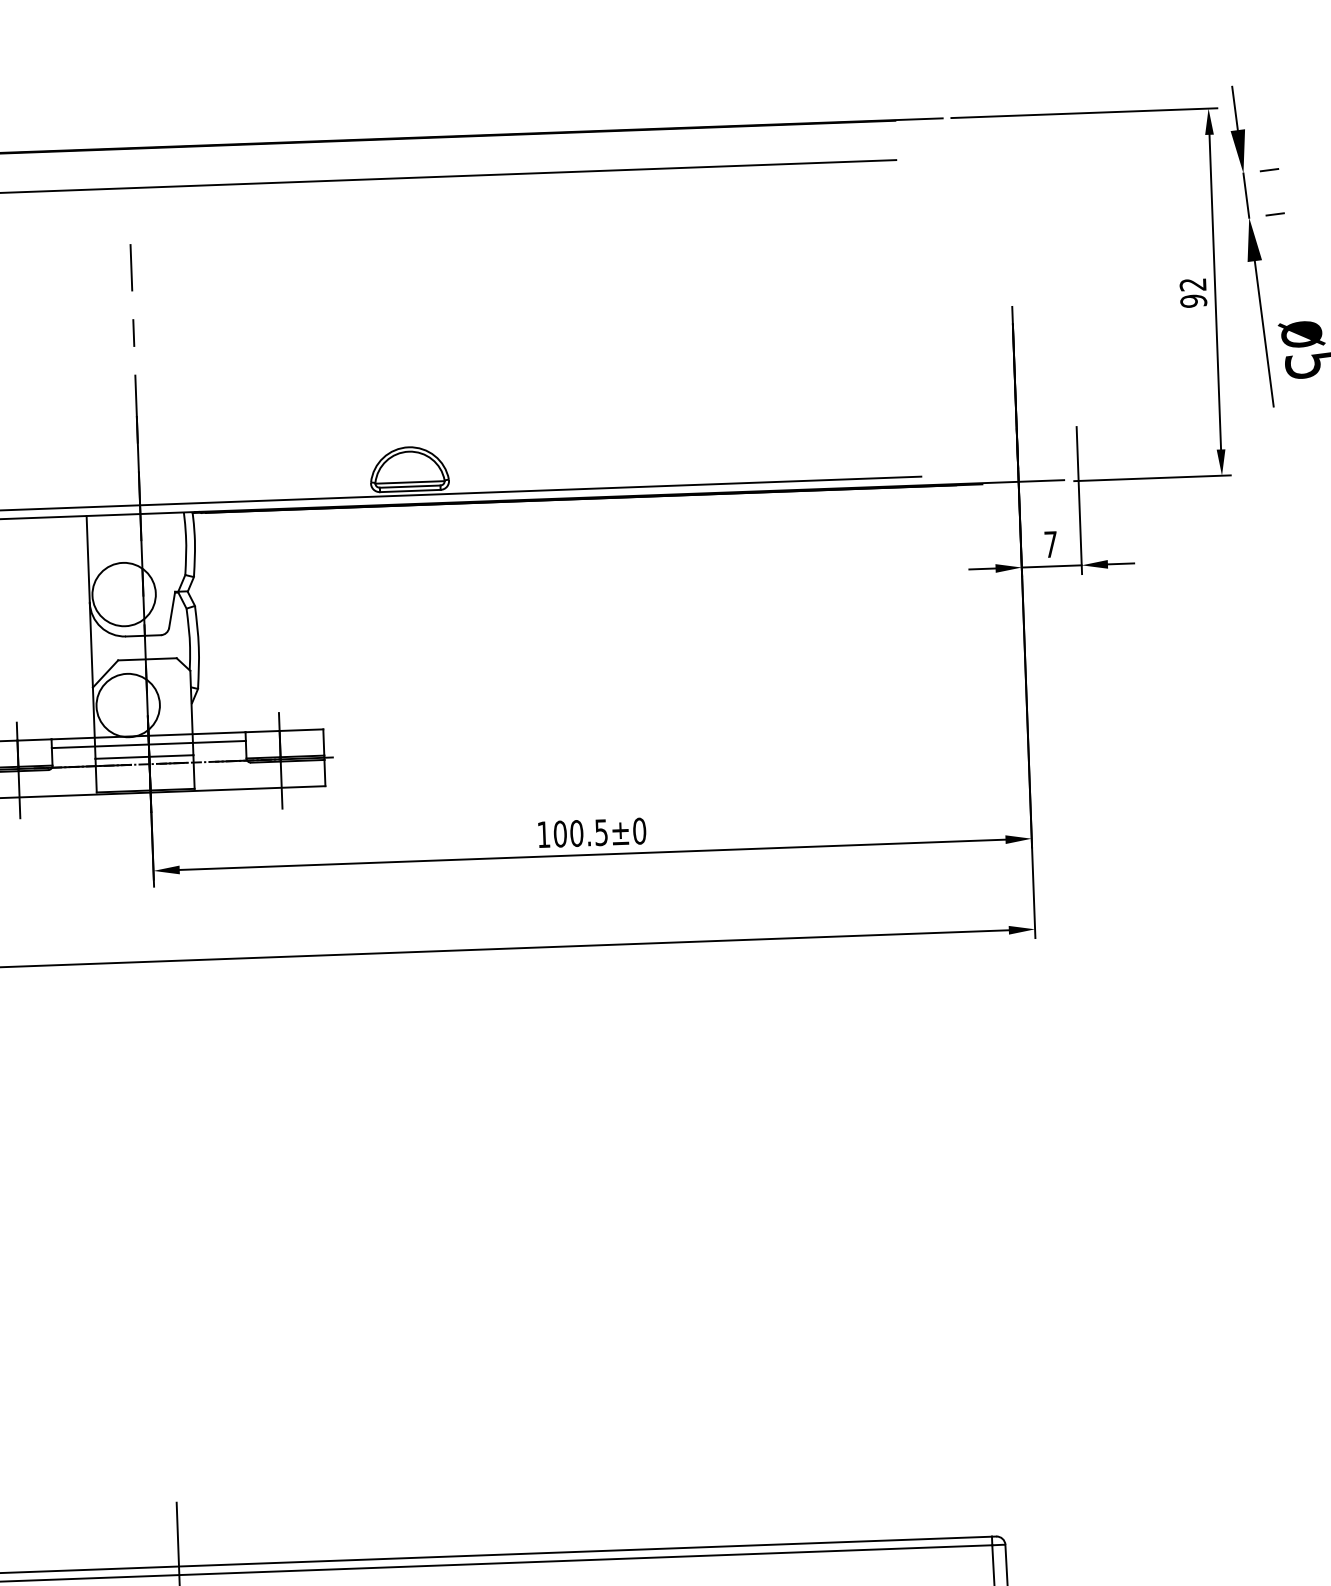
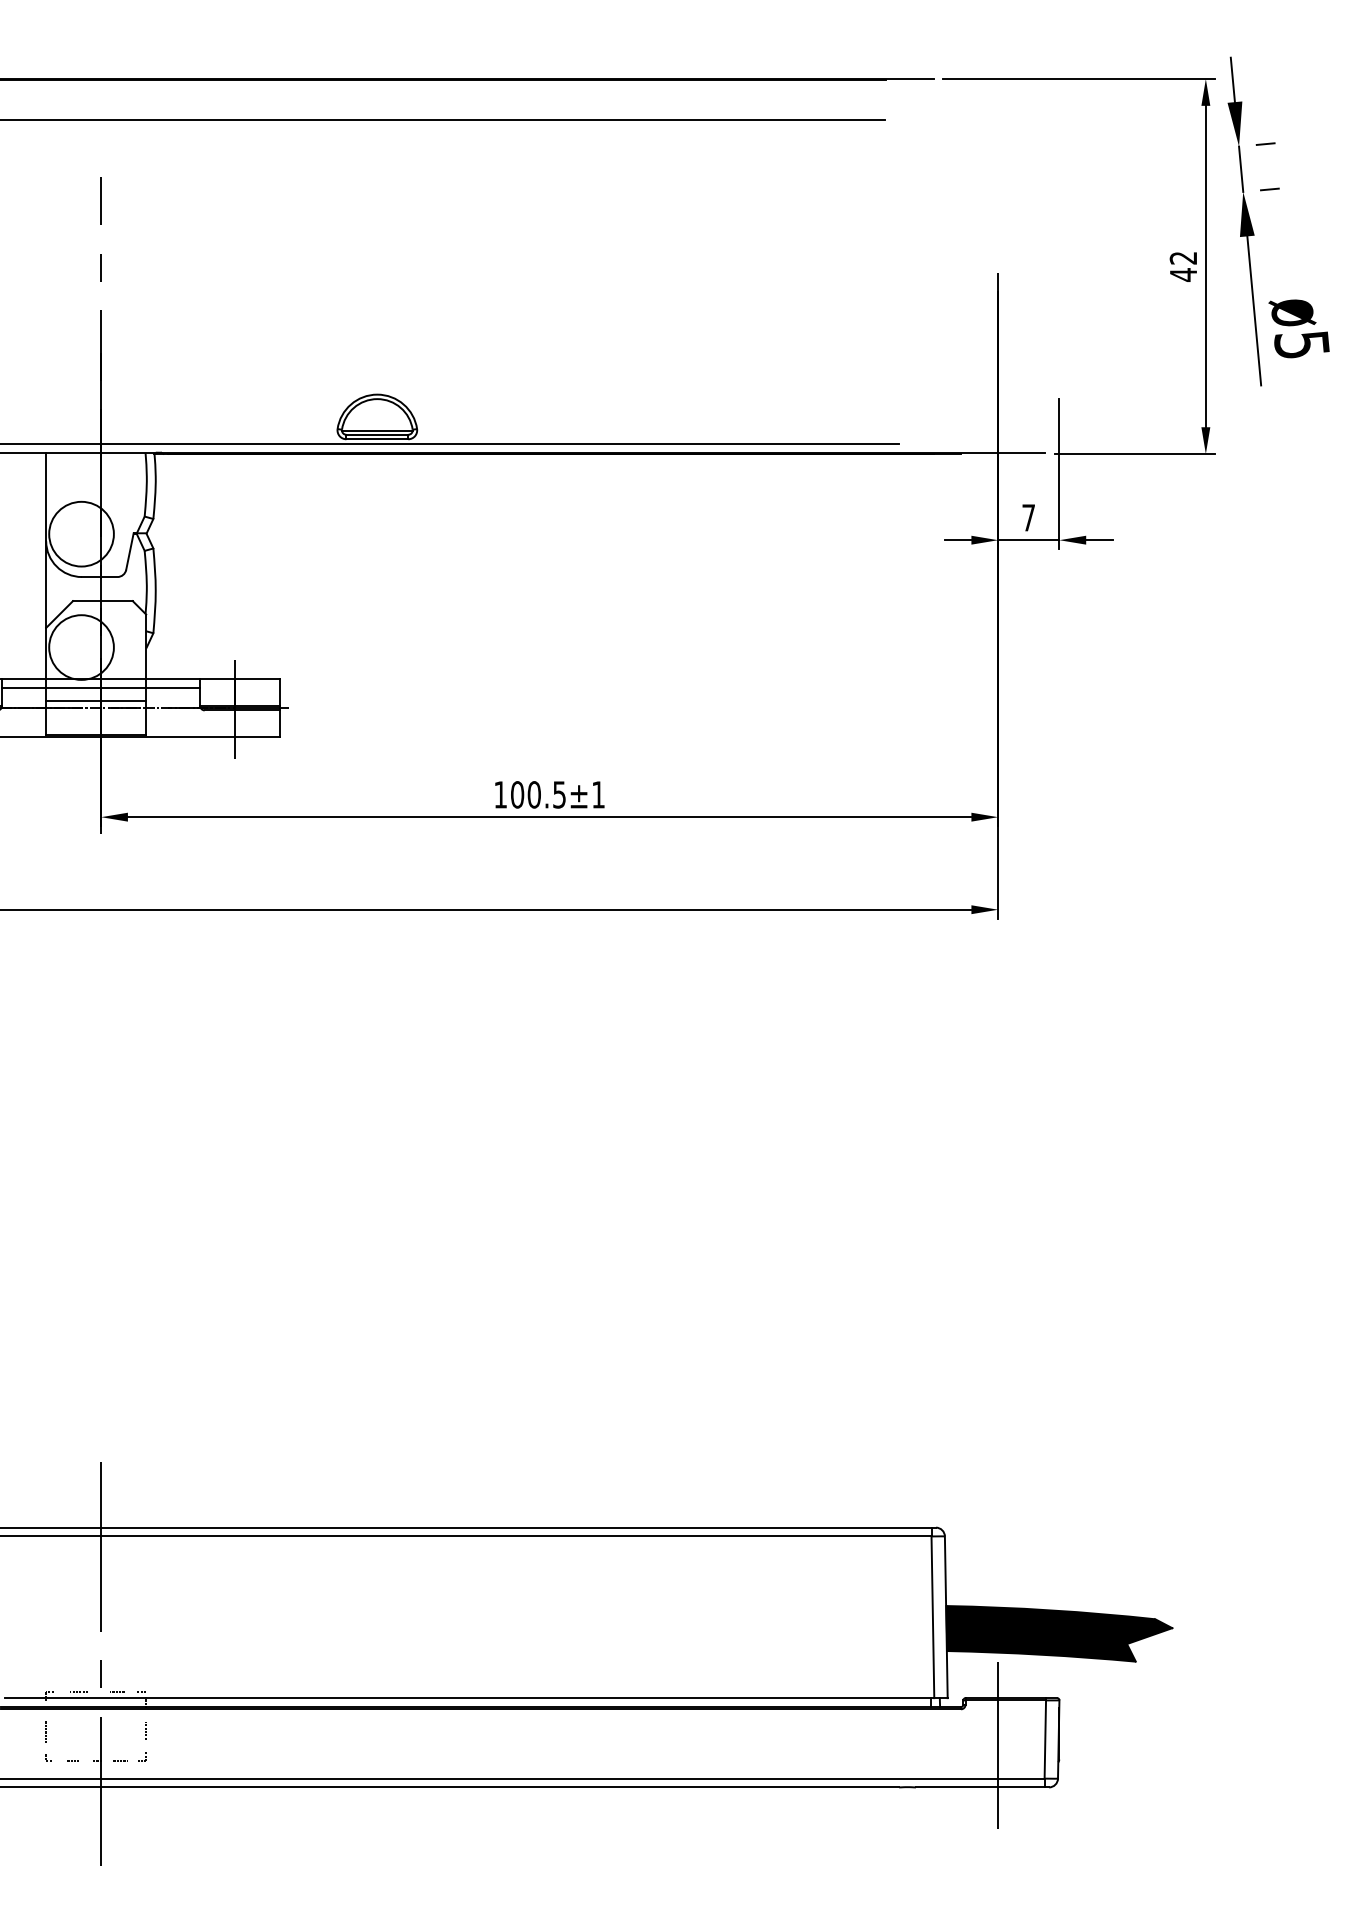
text: (1193, 300) -> (1183, 274), 92 -> 42
text: (639, 830) -> (598, 794), 100.5±0 -> 100.5±1

